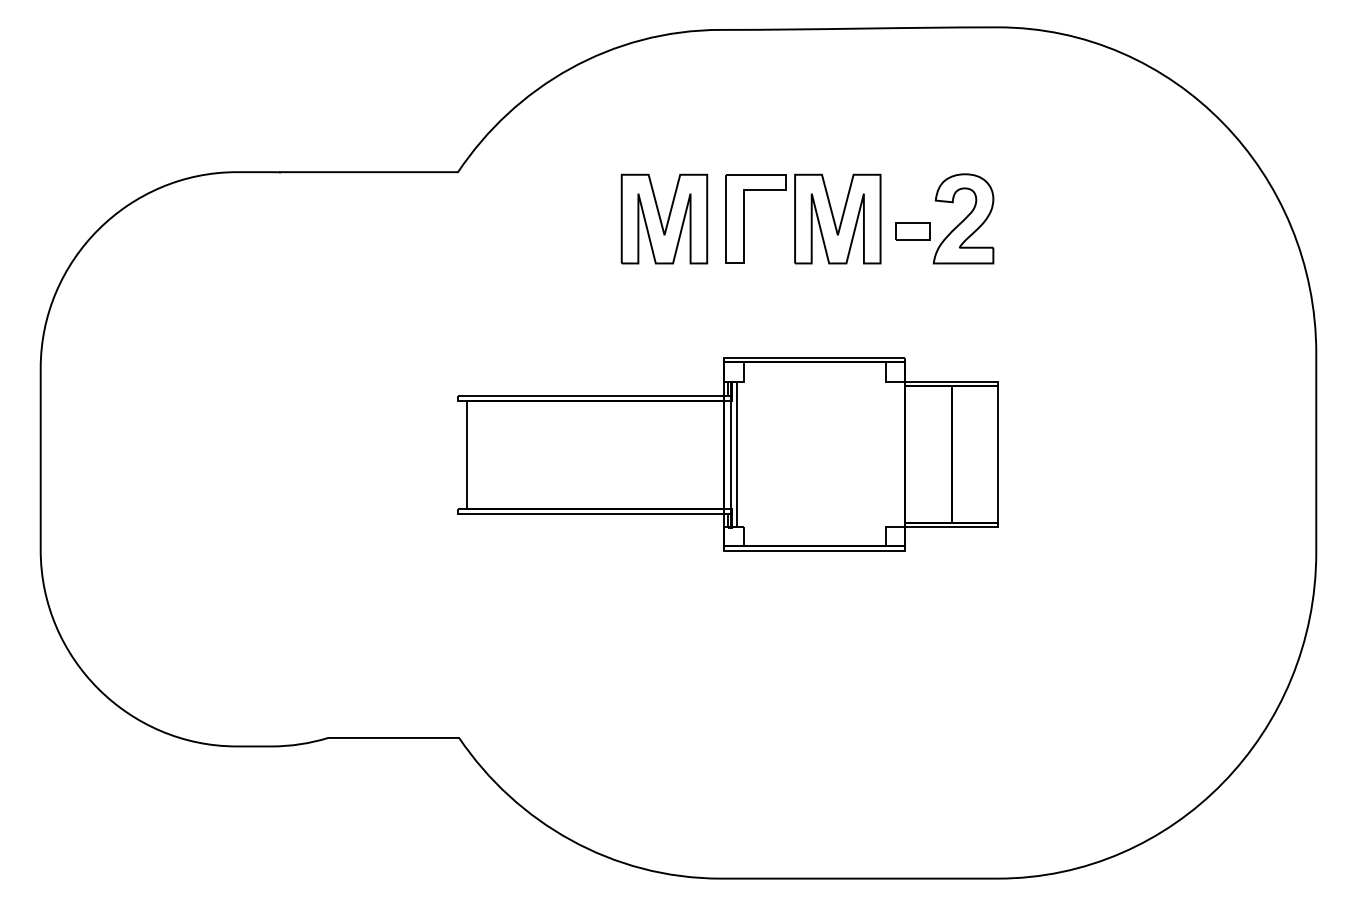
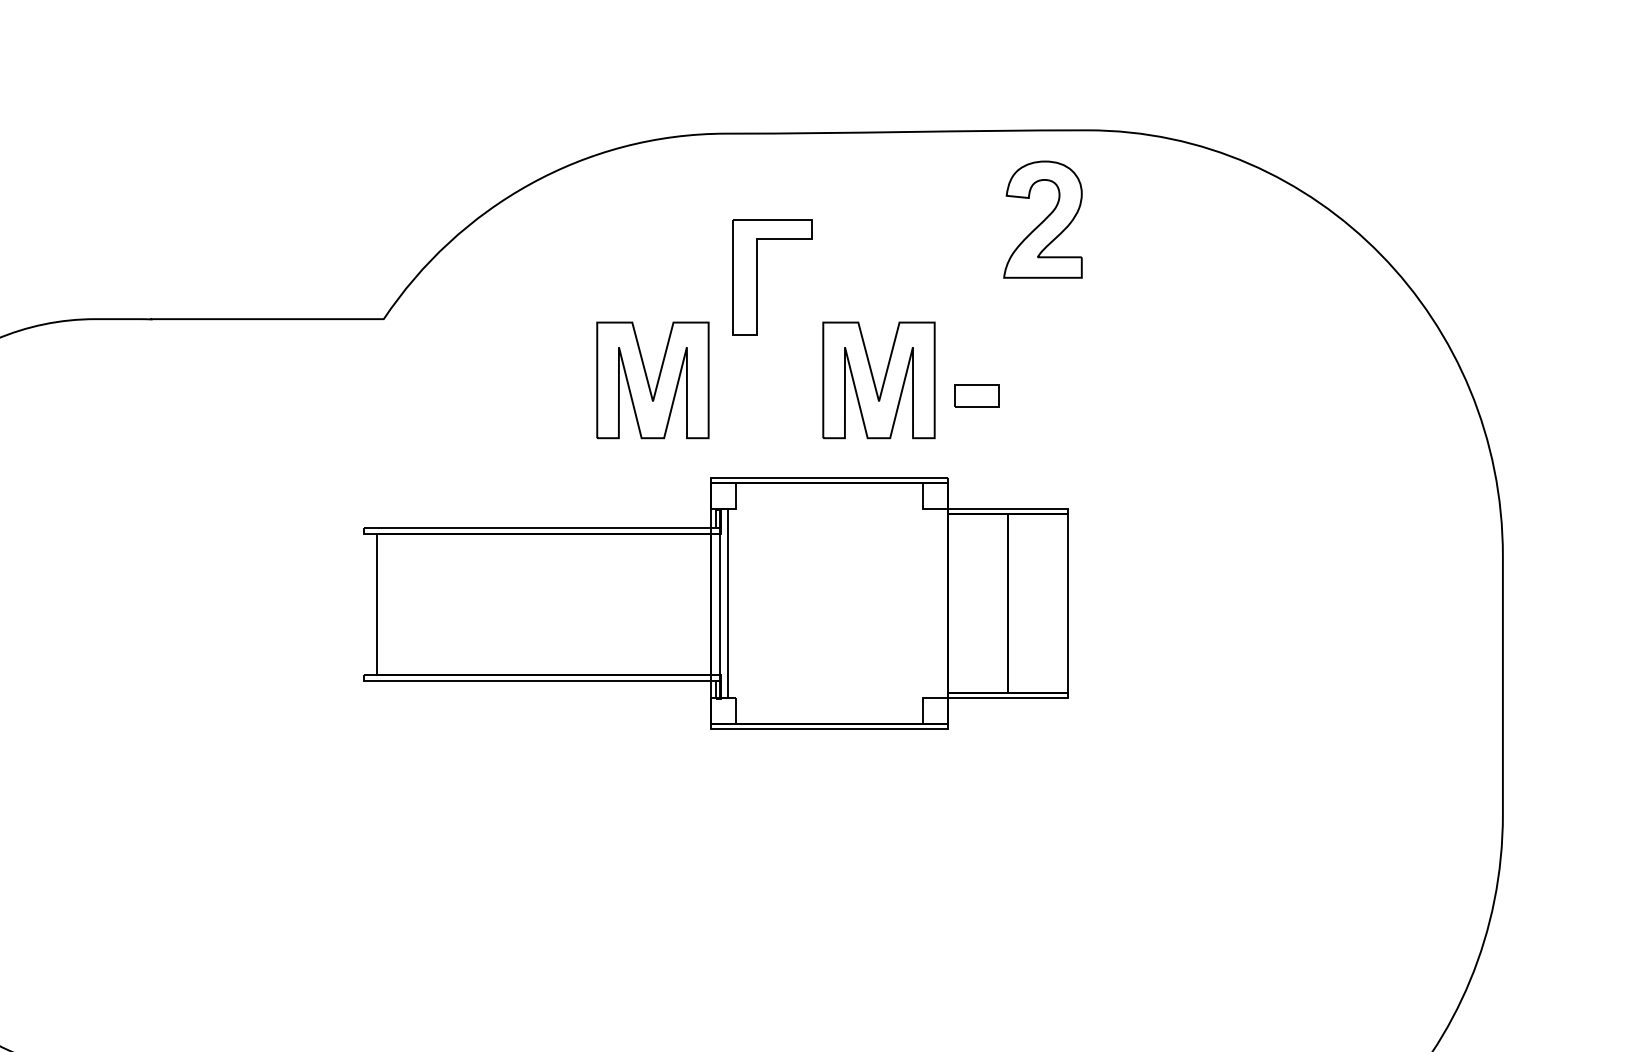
part: (744, 218) -> (757, 276), moved
part: (963, 218) -> (1042, 219), moved
part: (727, 454) -> (715, 603), moved

